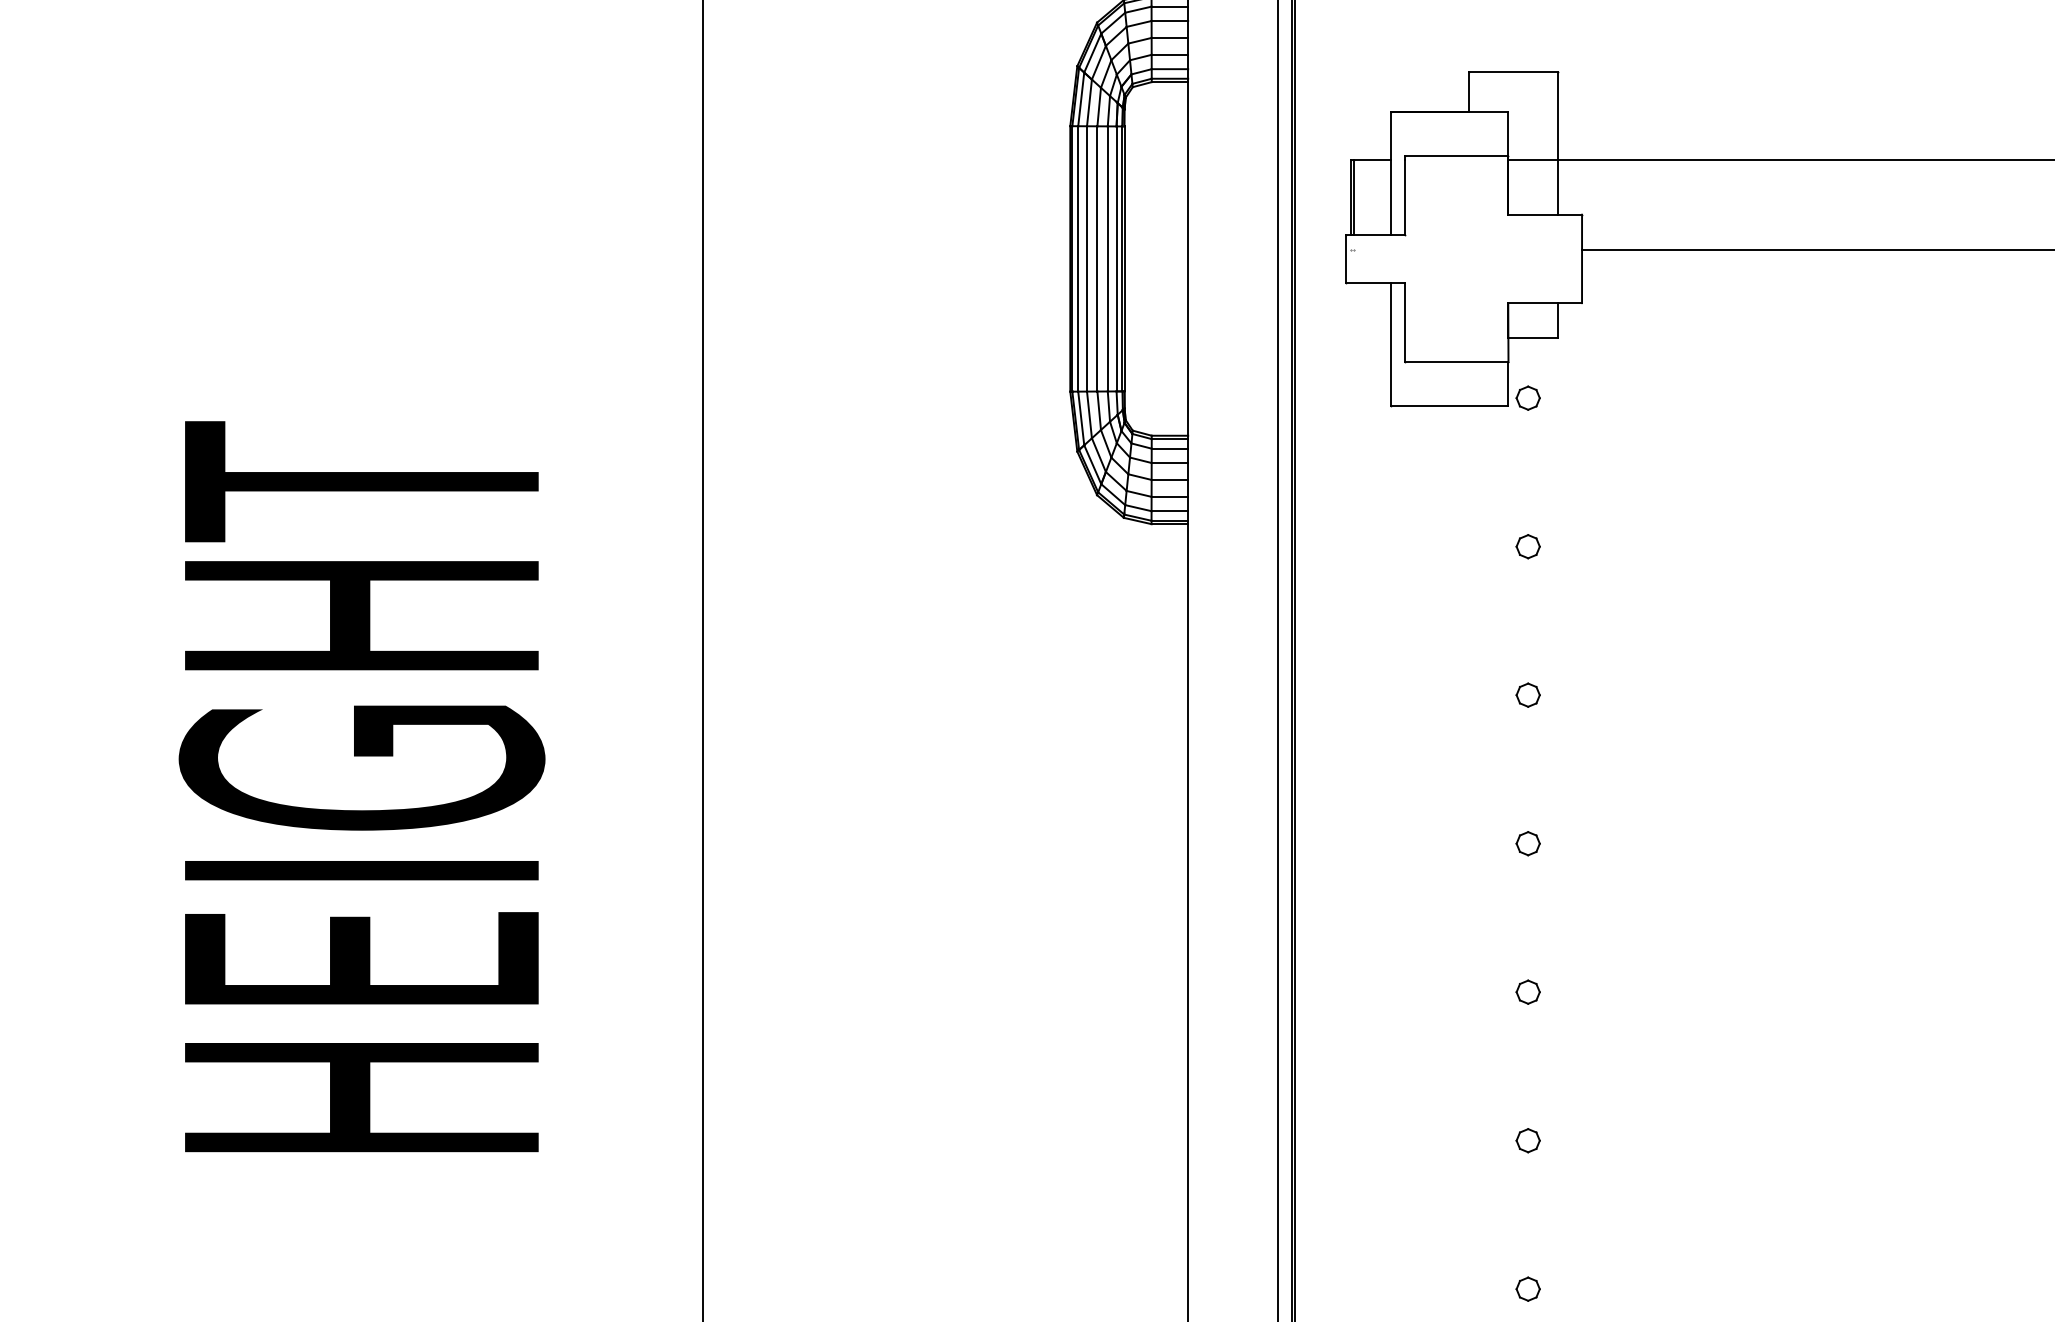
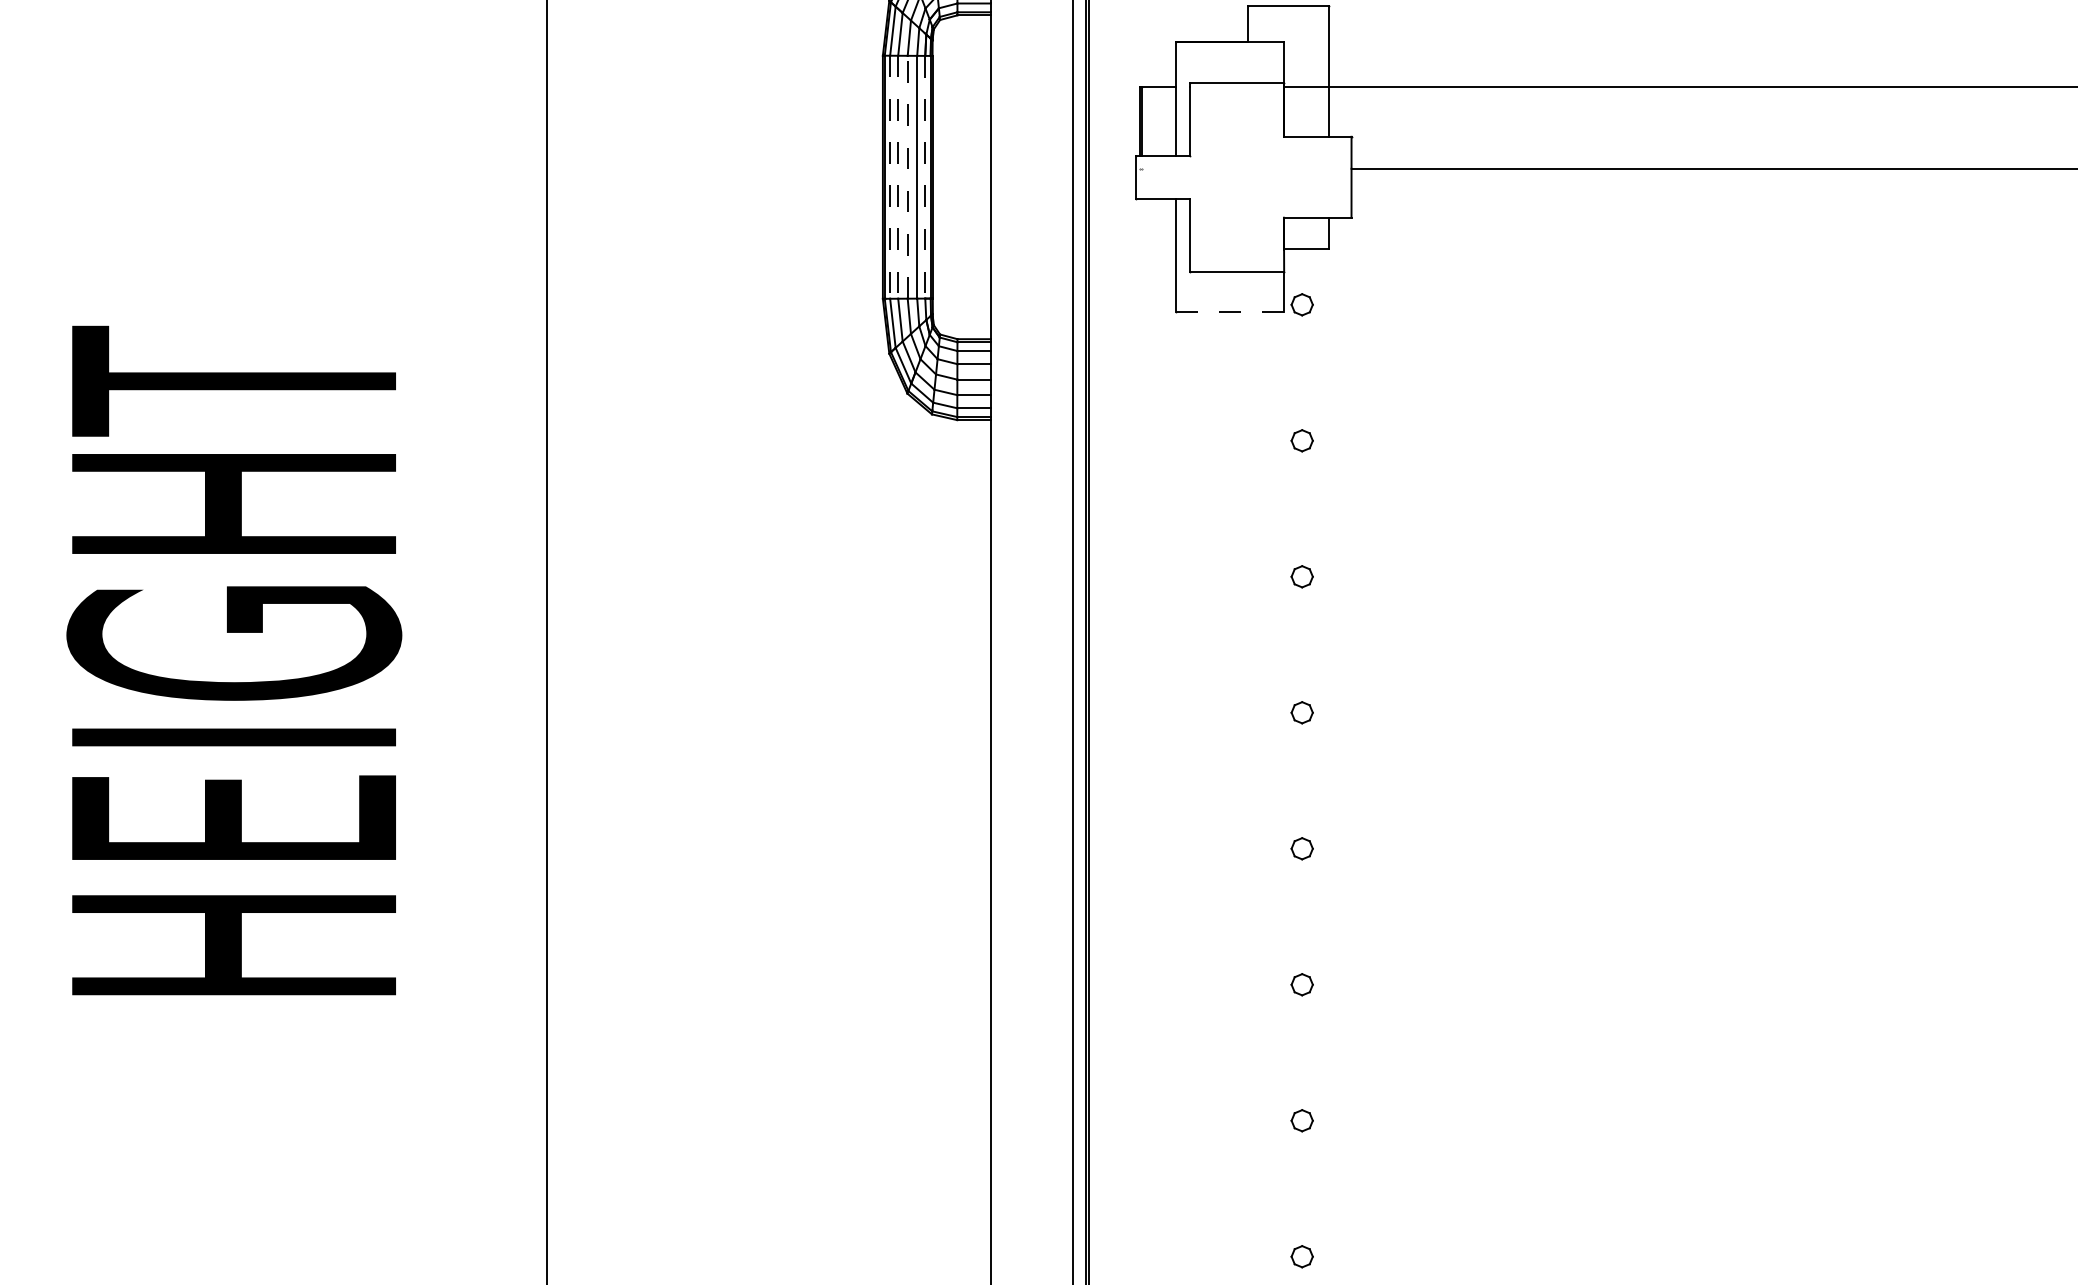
line: (1097, 258) -> (907, 176), solid -> dashed
line: (1078, 259) -> (890, 177), solid -> dashed
line: (1087, 259) -> (898, 177), solid -> dashed
line: (1116, 259) -> (925, 177), solid -> dashed
line: (1449, 406) -> (1230, 312), solid -> dashed

